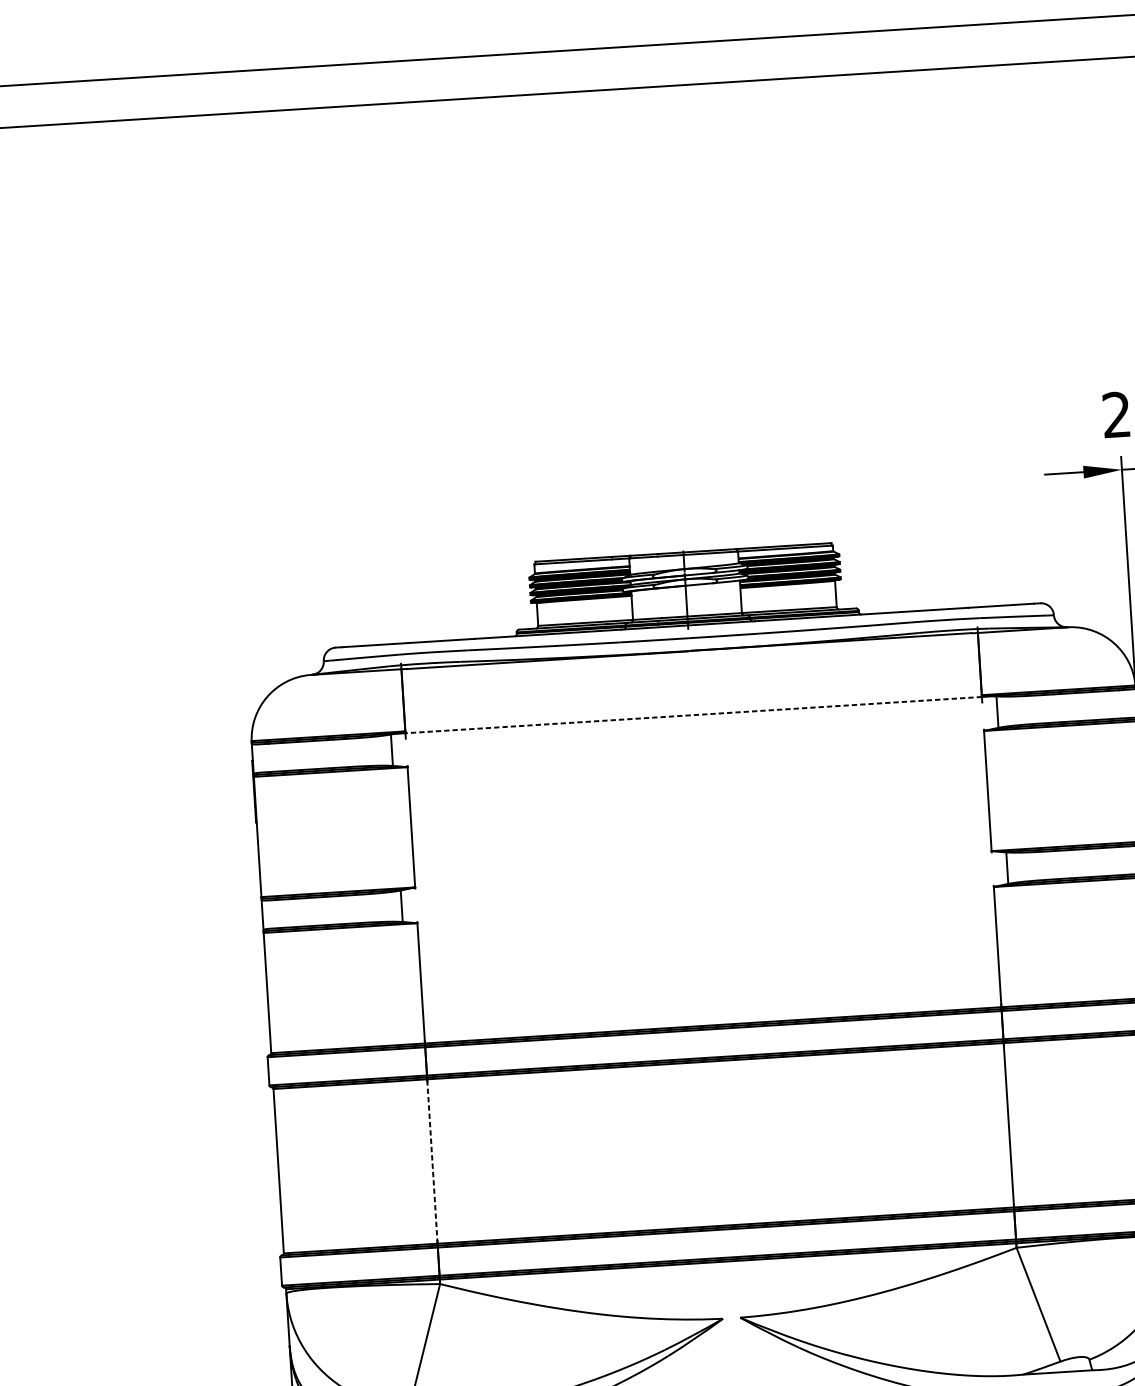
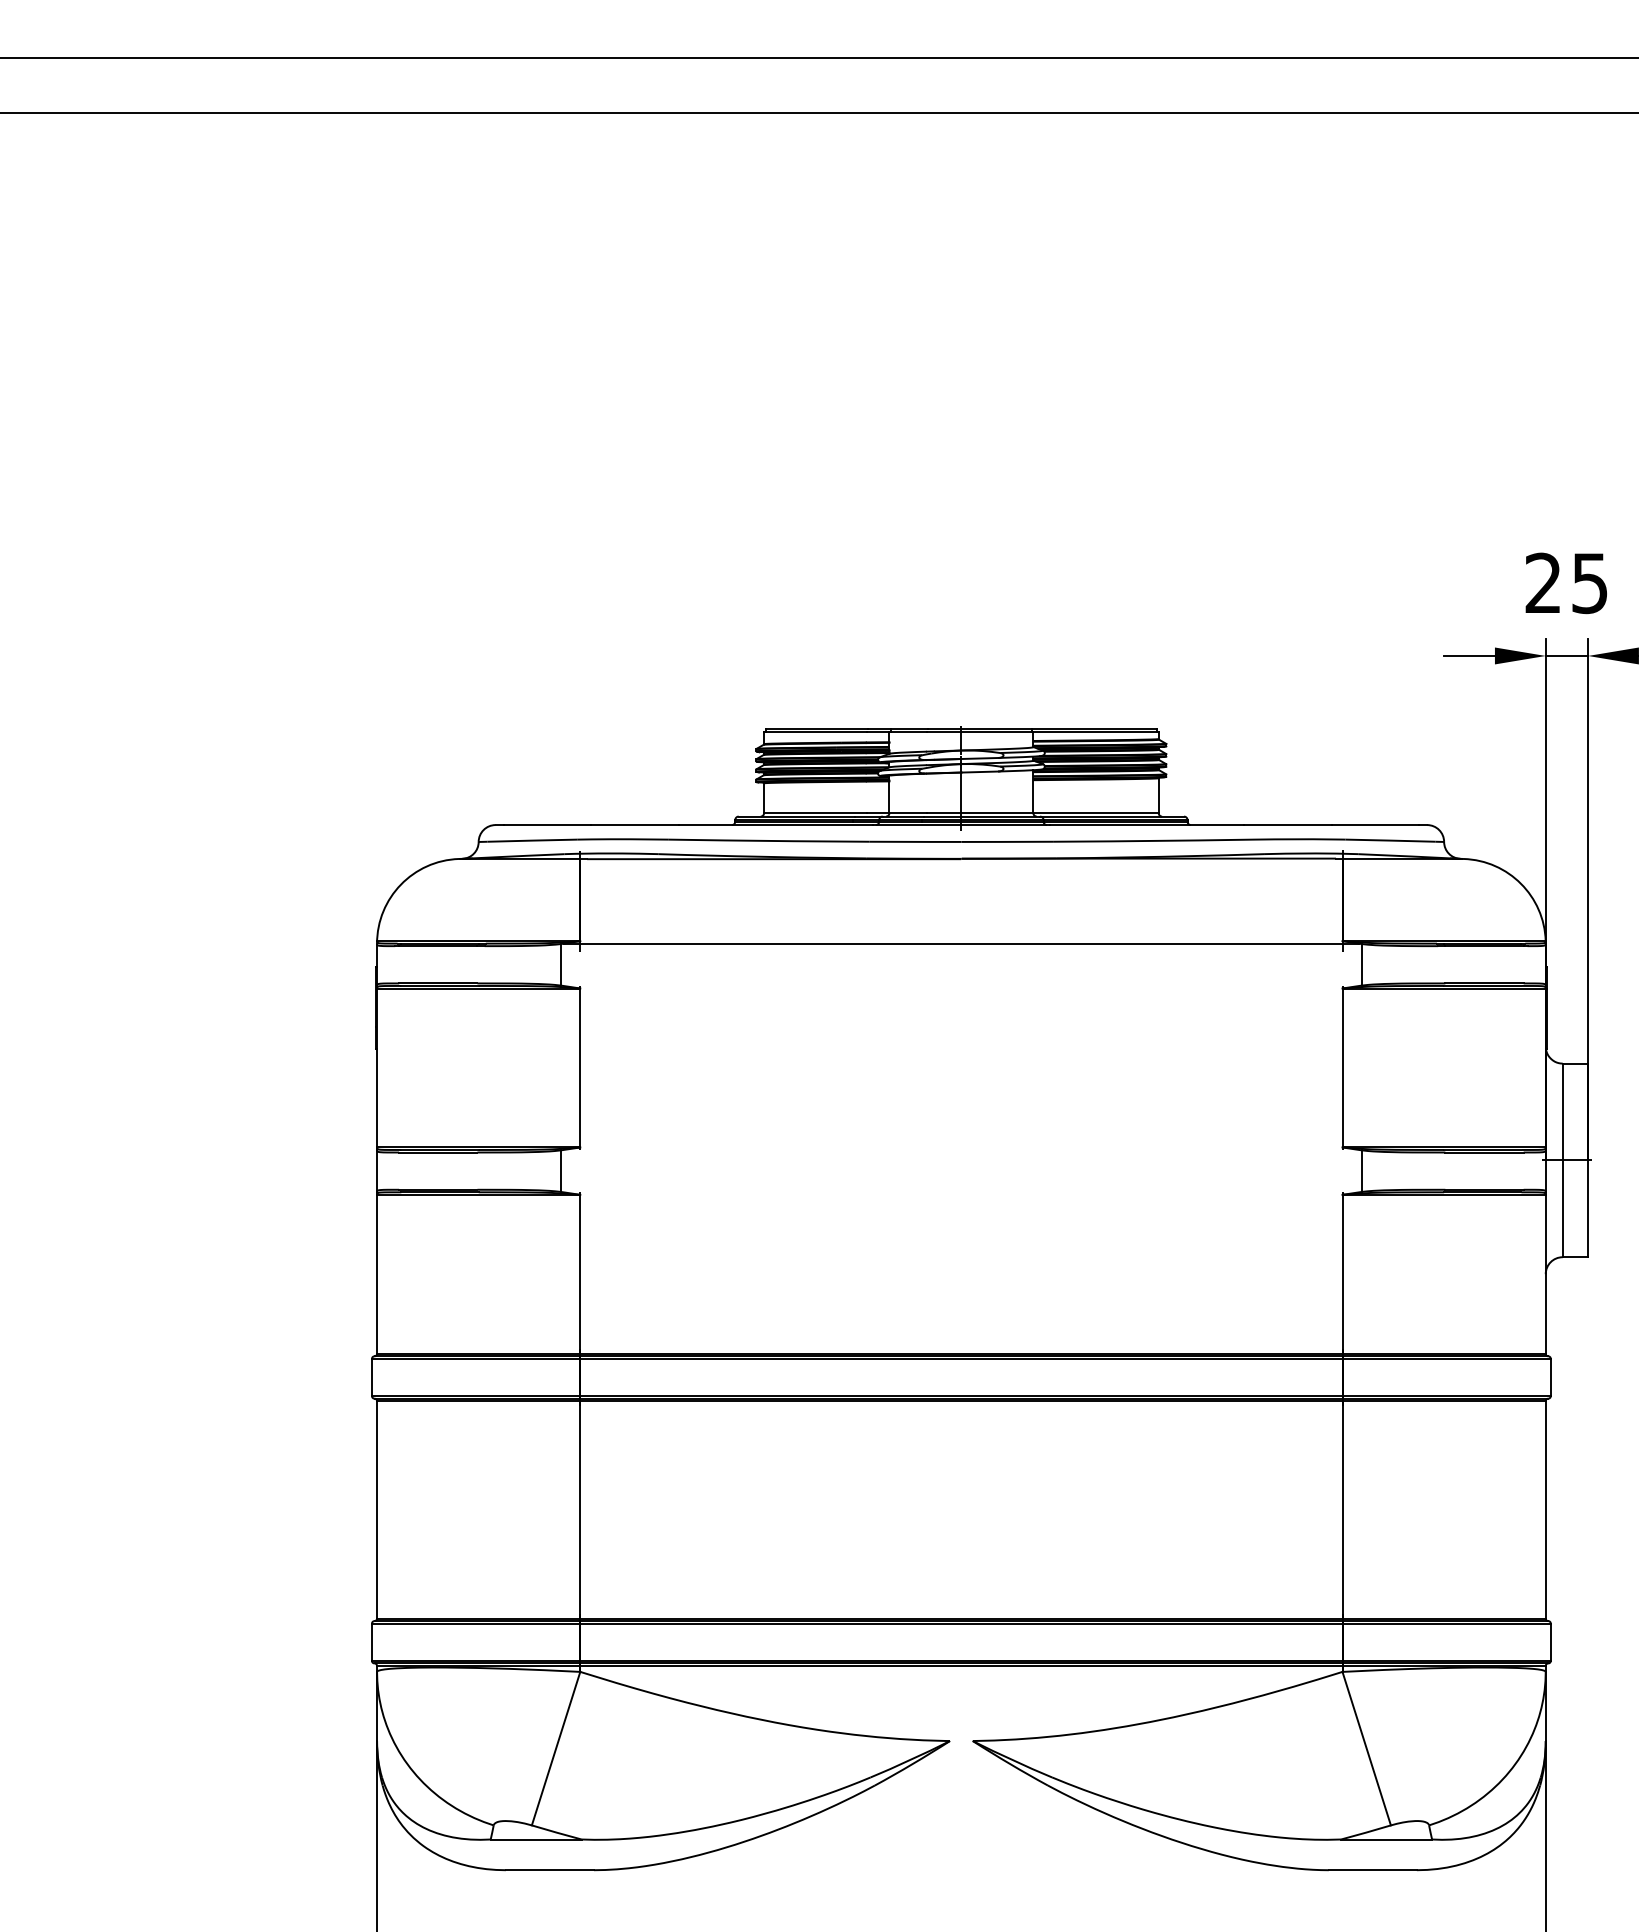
line: (693, 715) -> (960, 943), dashed -> solid
line: (432, 1161) -> (580, 1509), dashed -> solid

